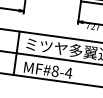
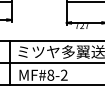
text: (68, 72) -> (63, 74), MF#8-4 -> MF#8-2

